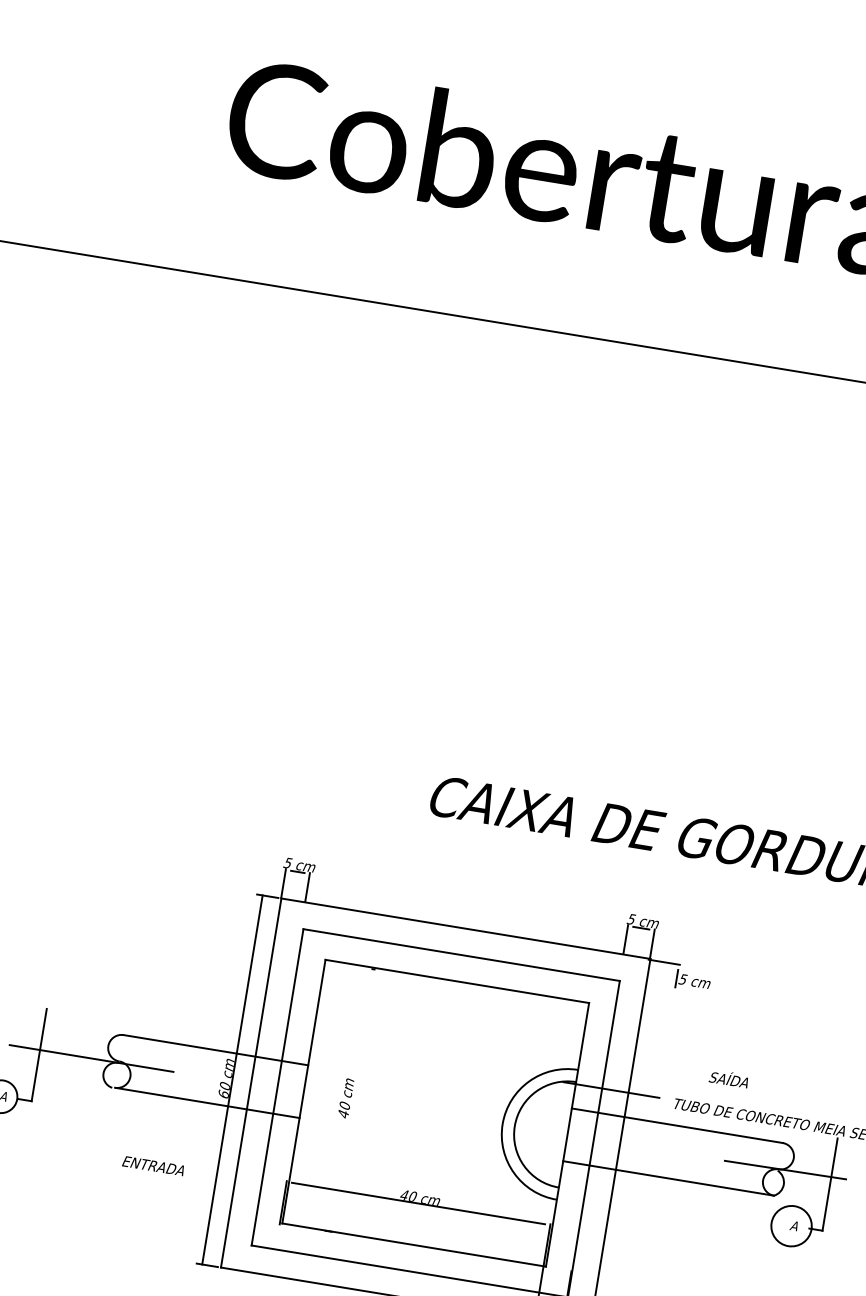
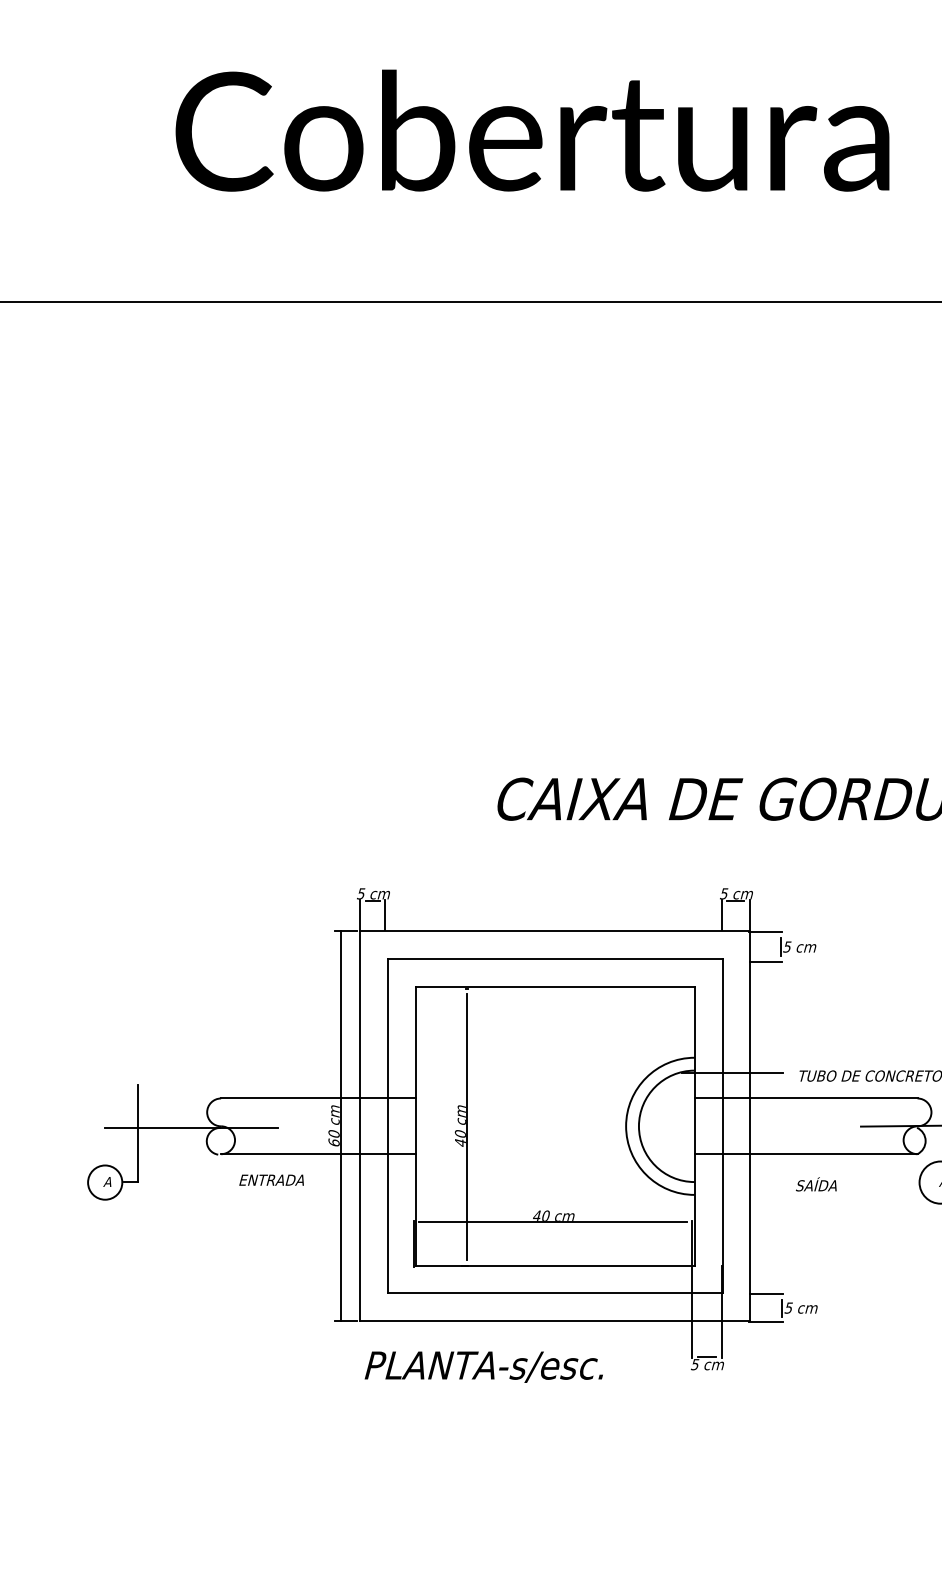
line: (660, 989) -> (765, 961), added
text: (729, 1078) -> (816, 1184), moved
line: (352, 1100) -> (467, 1127), added
text: (153, 1165) -> (271, 1179), moved

